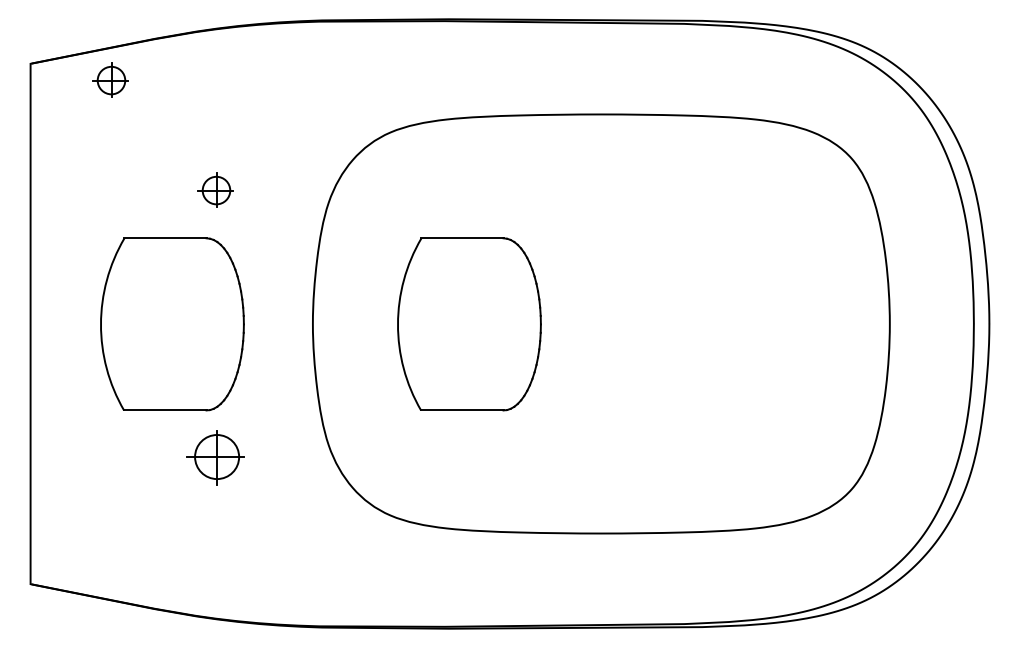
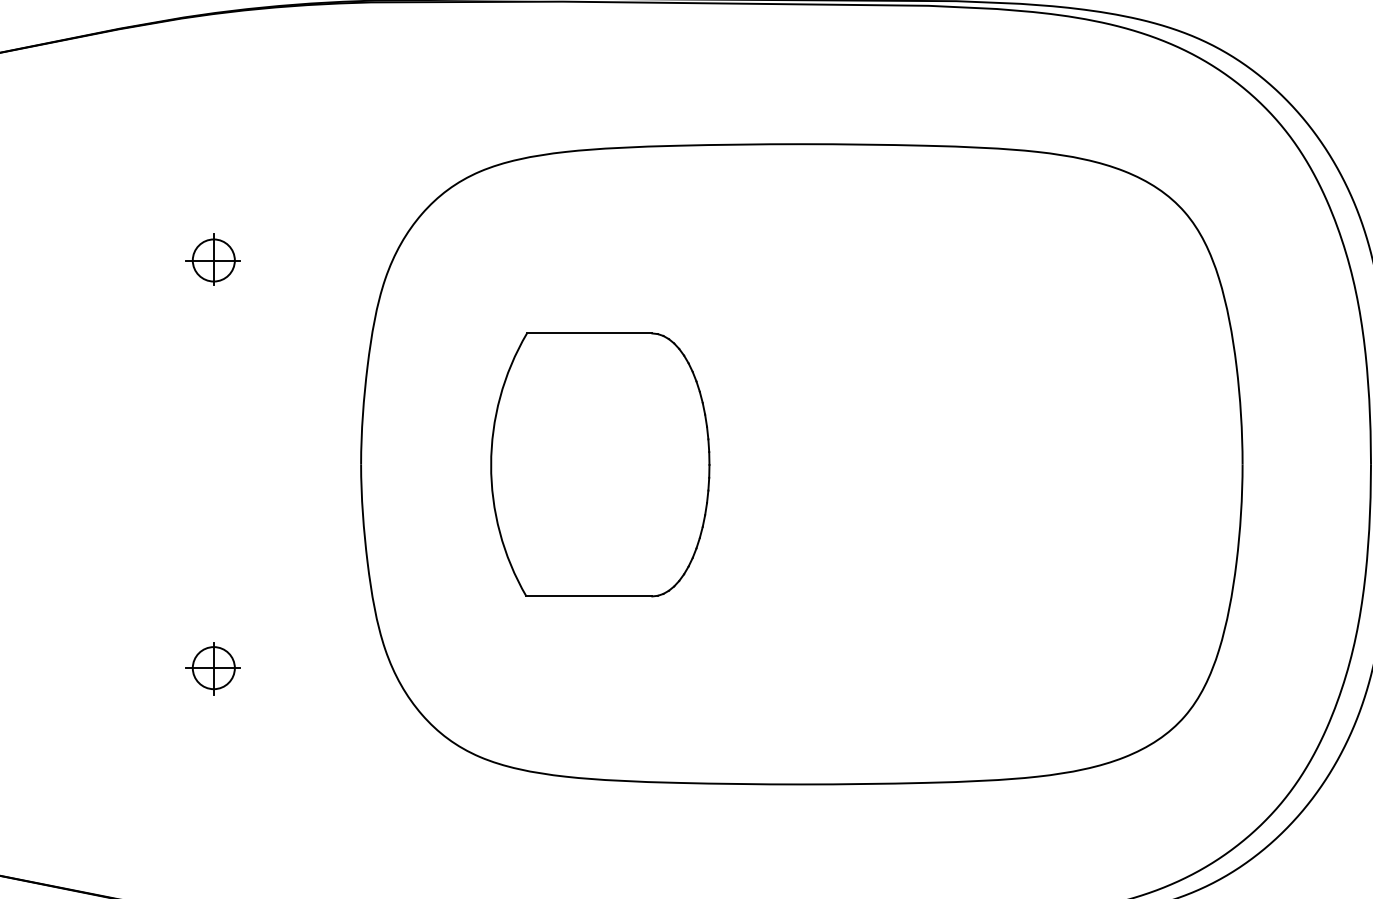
part: (110, 79) -> (51, 90), removed
part: (172, 324) -> (146, 465), removed
part: (215, 457) -> (212, 668), size x0.62

